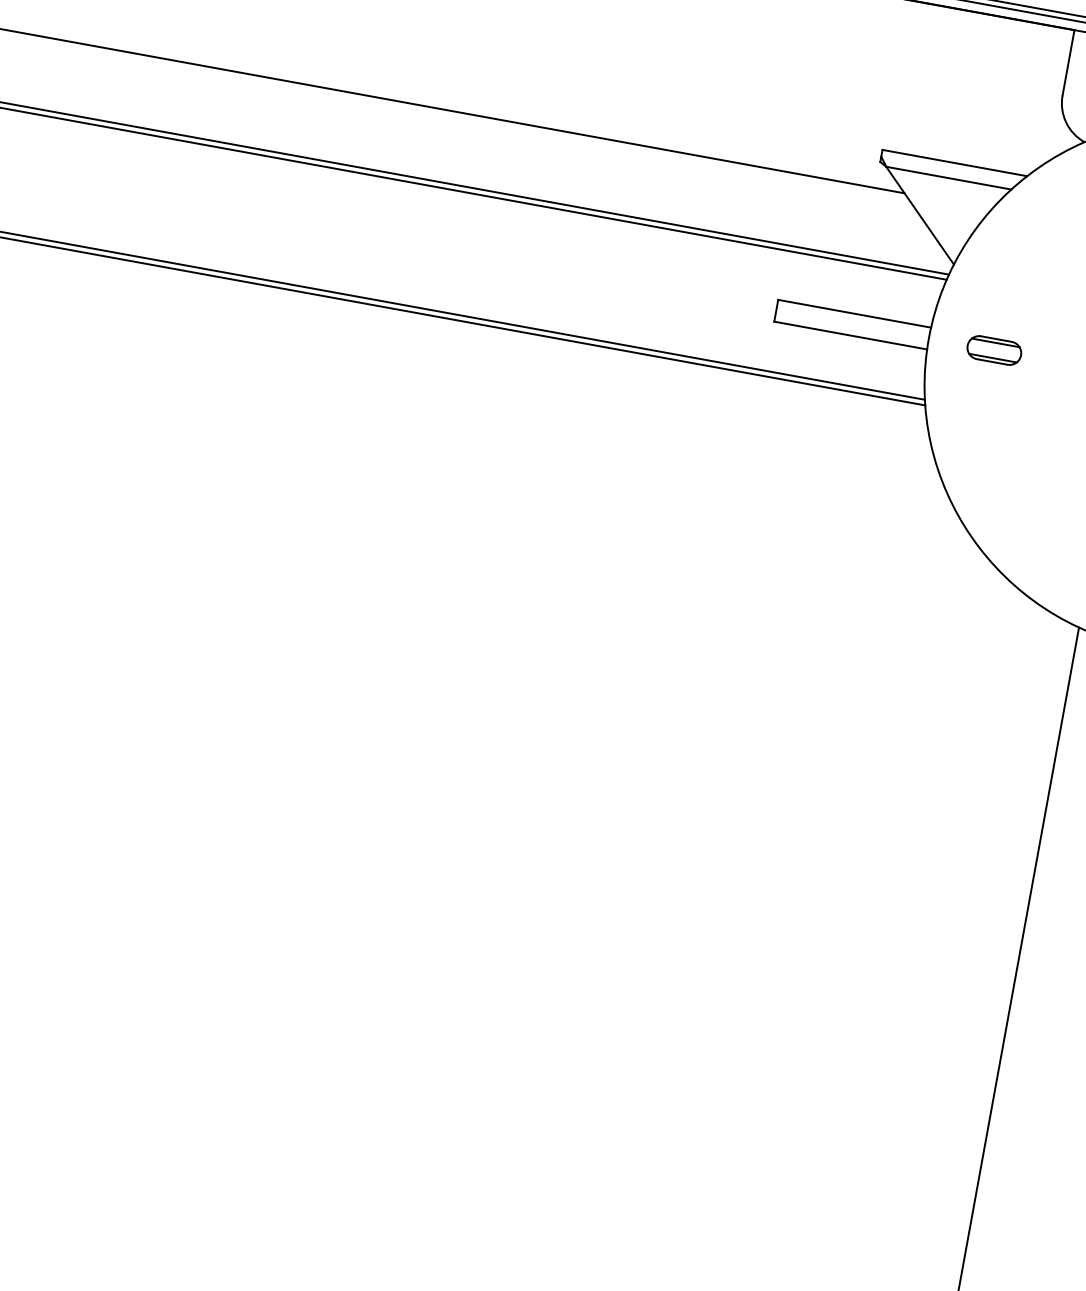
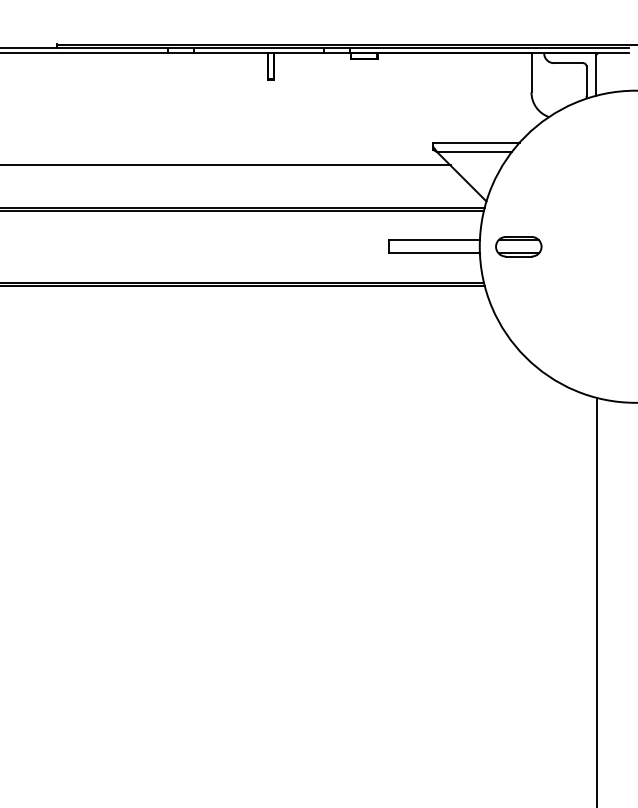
part: (993, 349) -> (518, 246), size x1.43

